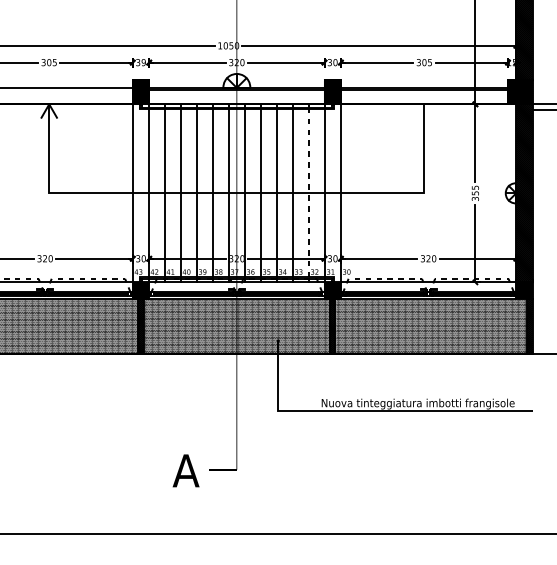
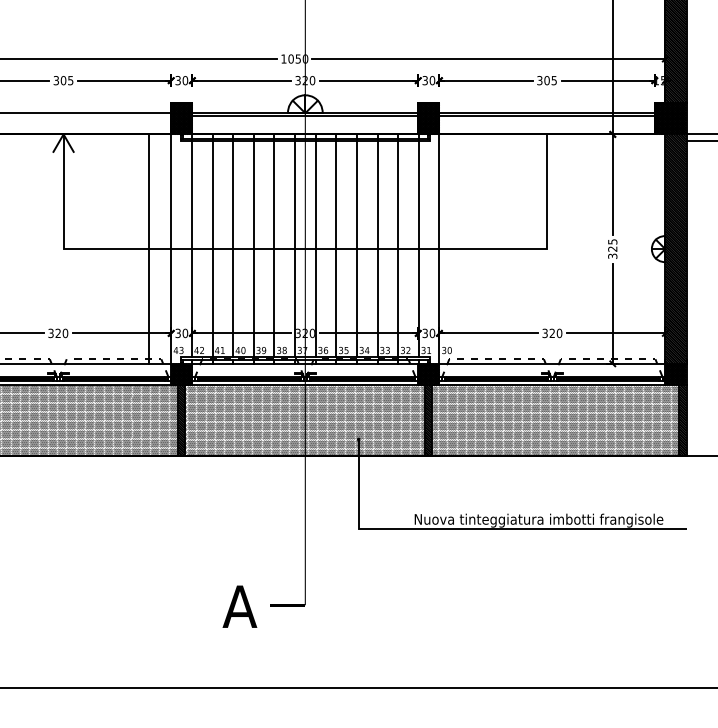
text: (143, 62) -> (184, 80), 39 -> 30
line: (115, 192) -> (149, 248), added
line: (309, 192) -> (398, 248), dashed -> solid
text: (475, 192) -> (612, 248), 355 -> 325

